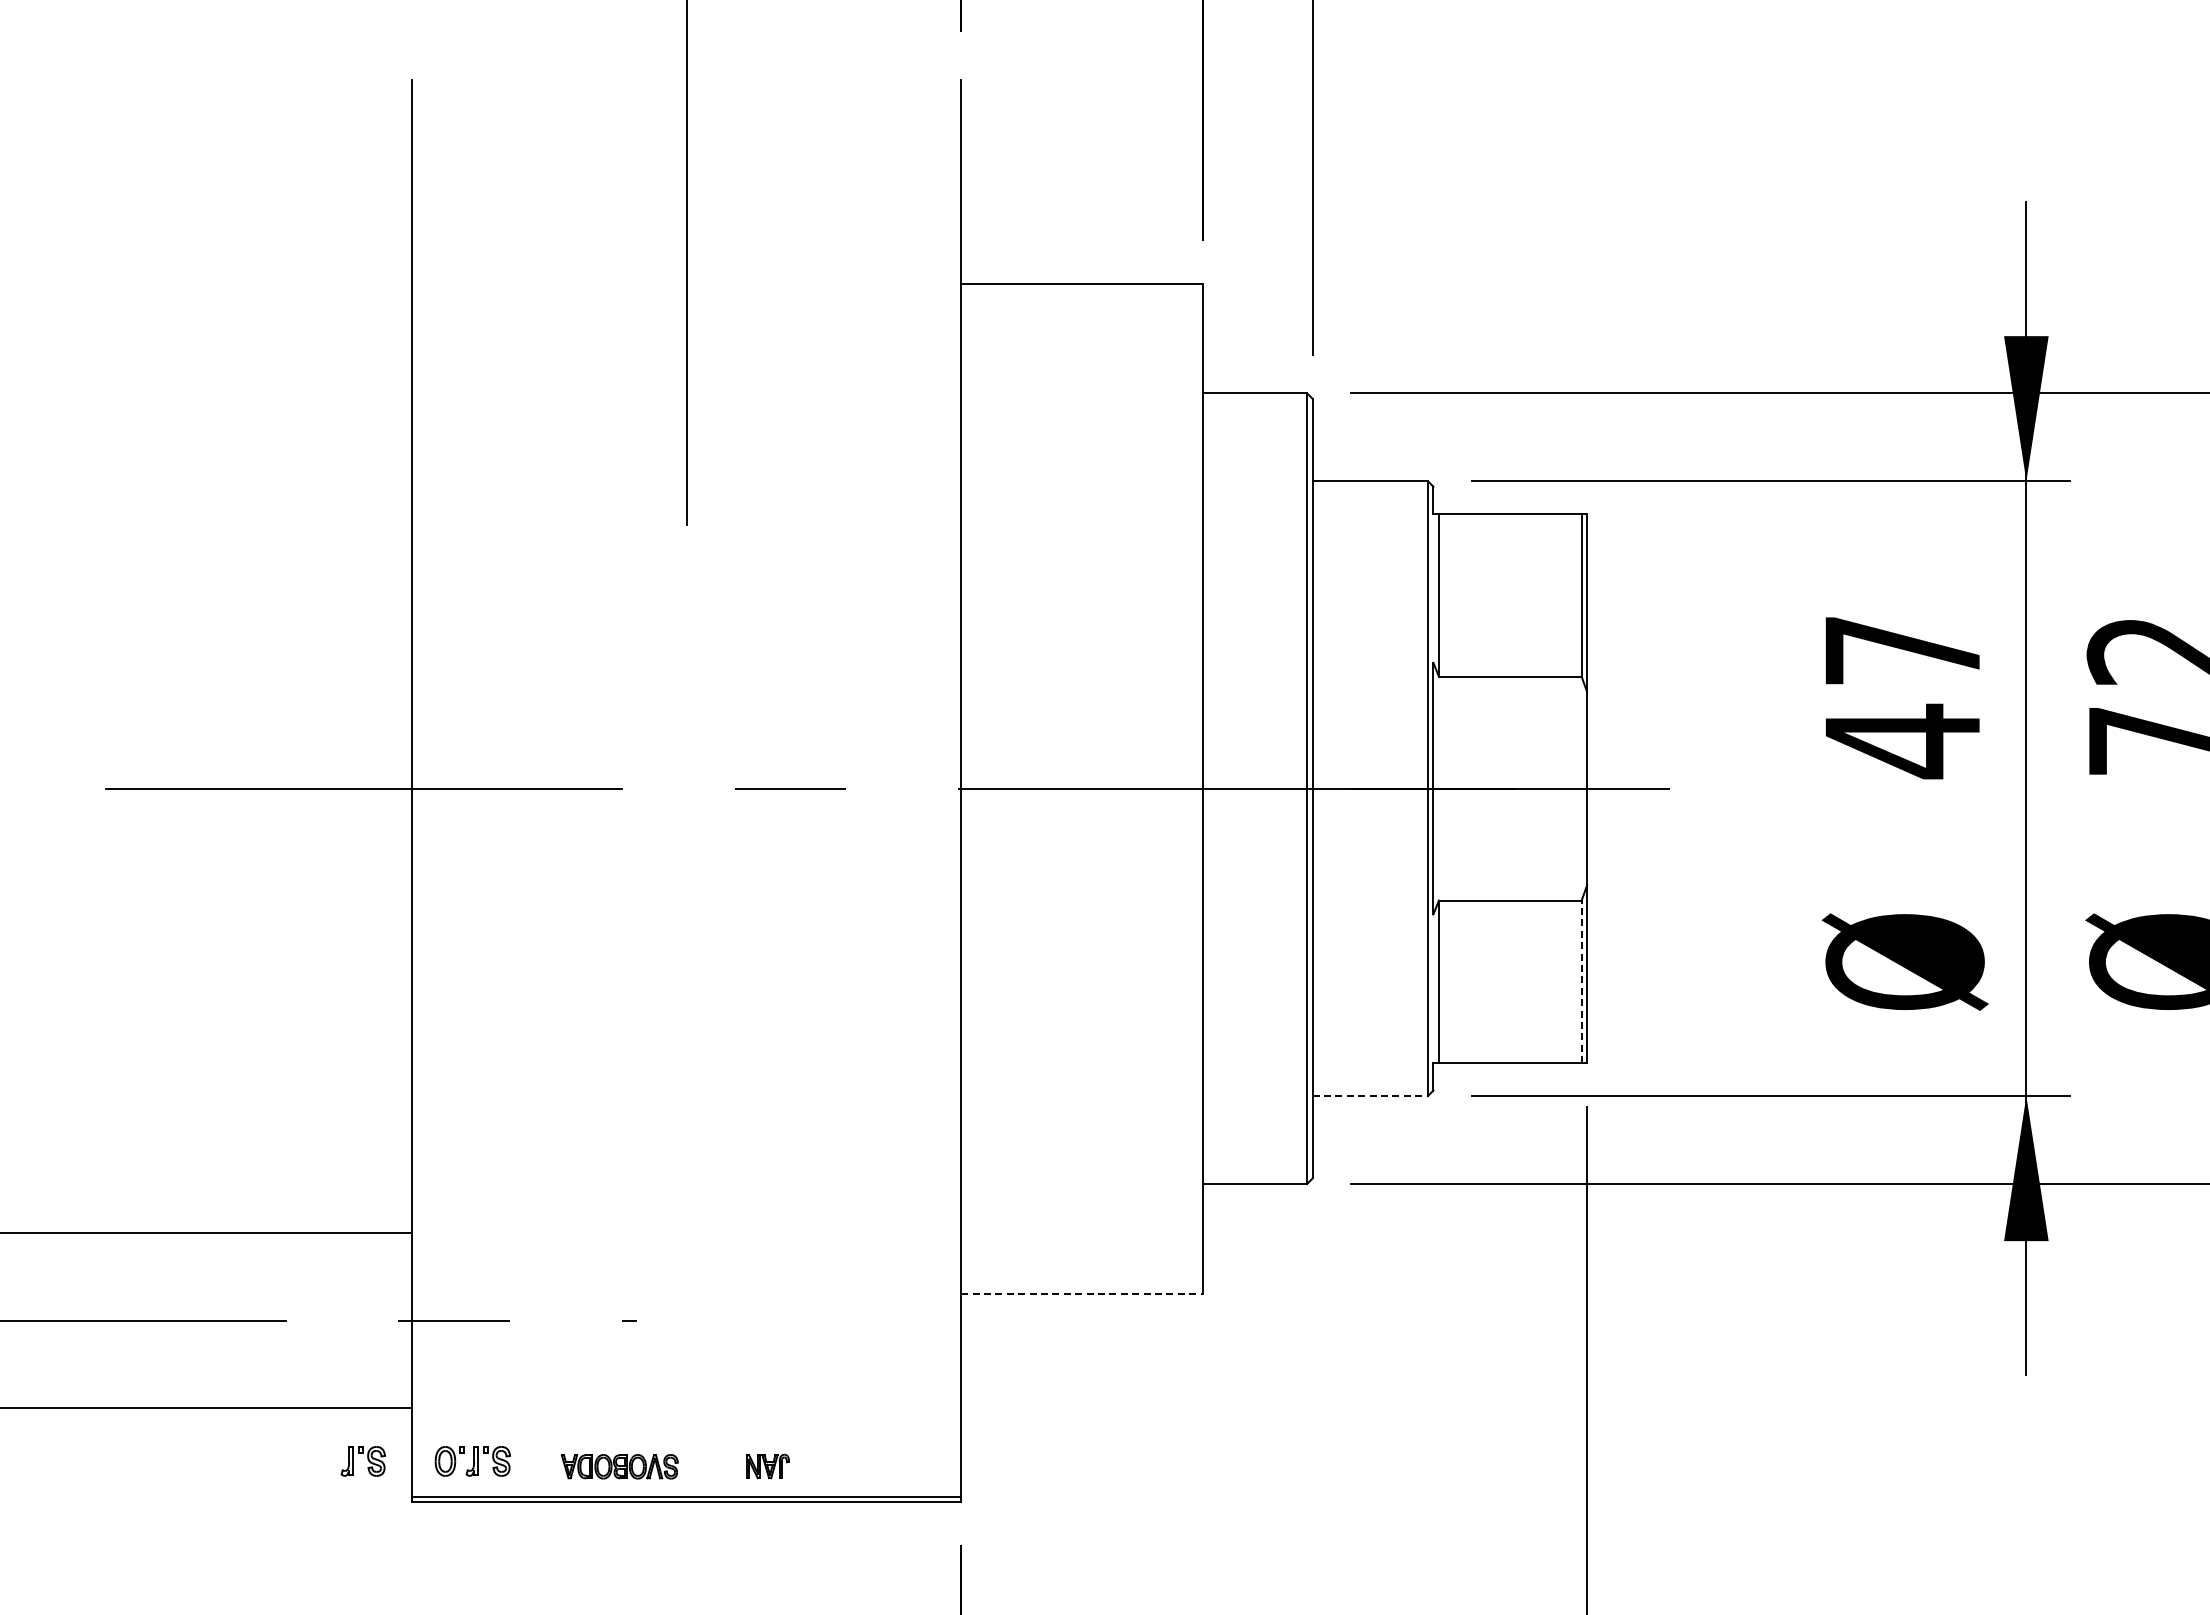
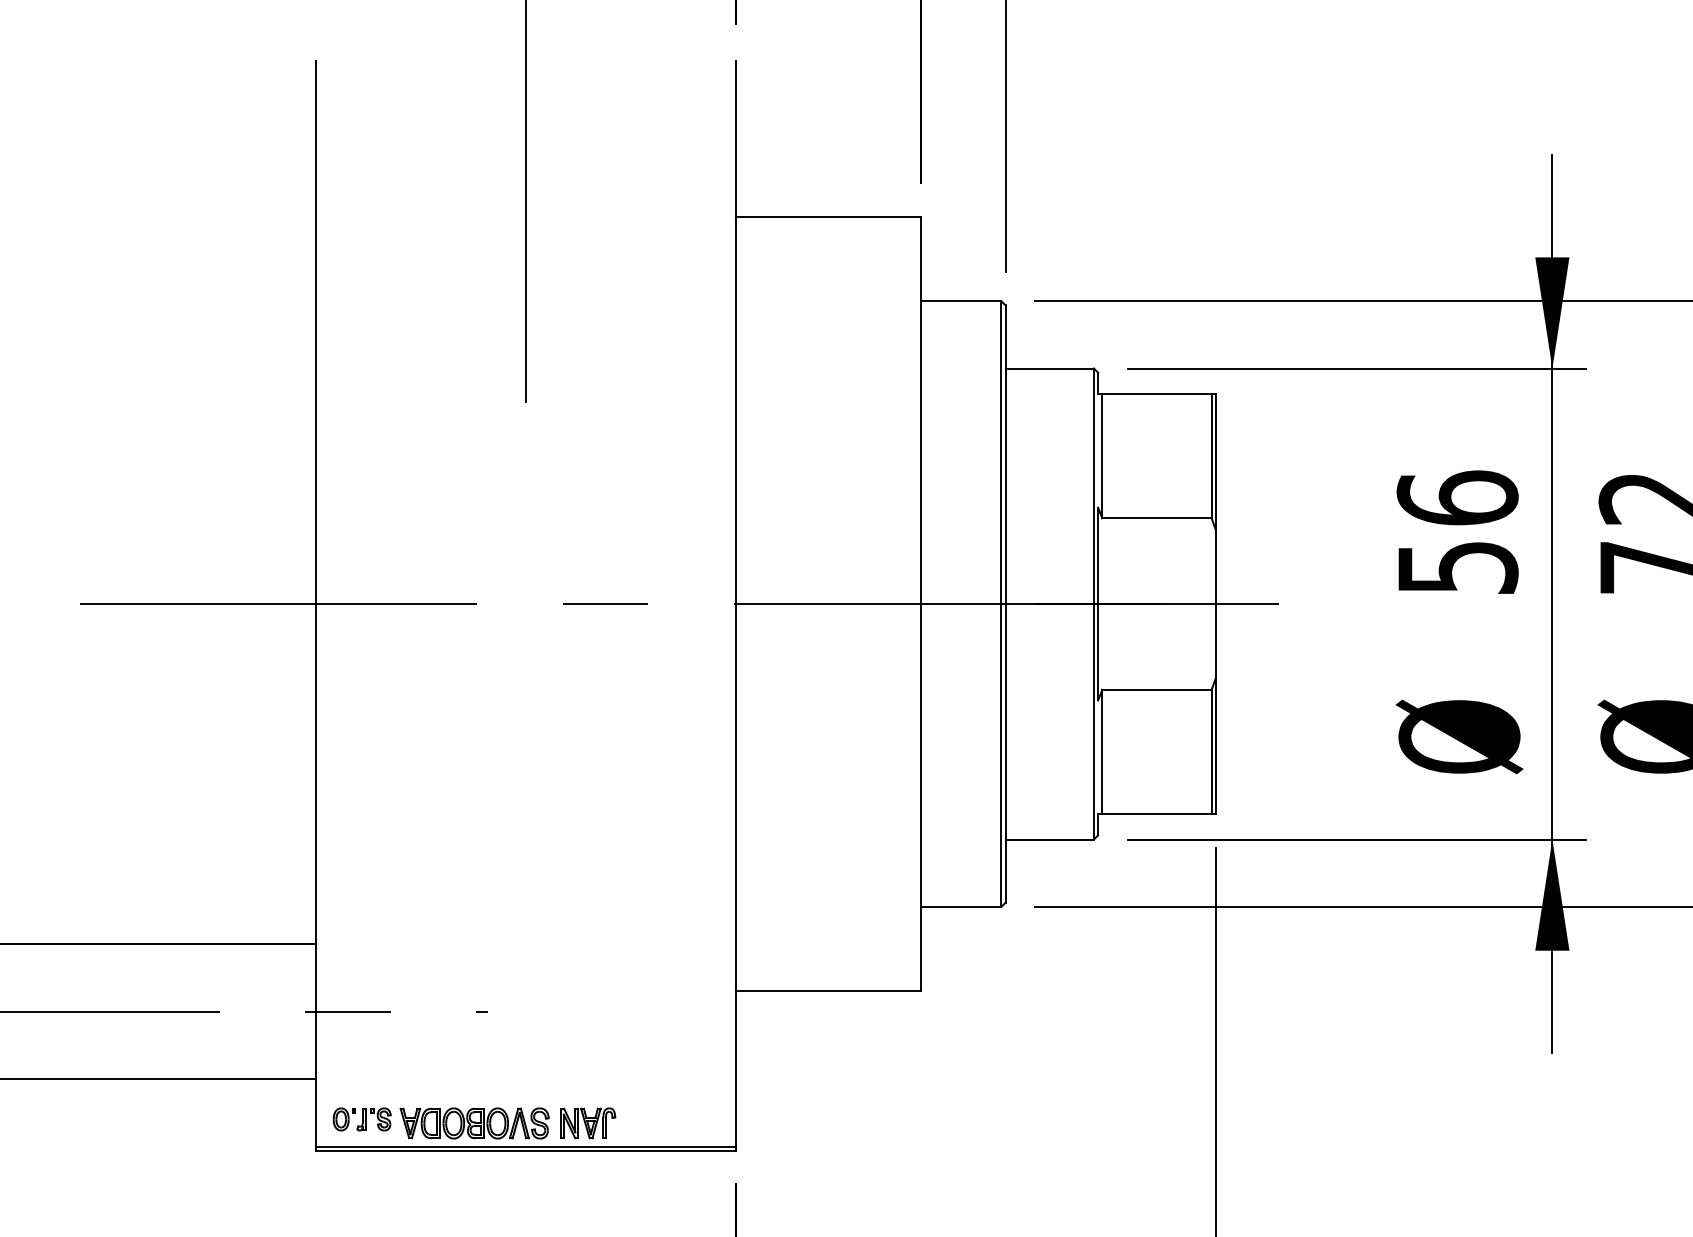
text: (1902, 696) -> (1457, 533), 47 -> 56
line: (1581, 981) -> (1211, 751), dashed -> solid
line: (1370, 1096) -> (1049, 839), dashed -> solid
line: (1082, 1293) -> (829, 990), dashed -> solid
part: (362, 1461) -> (277, 1119), removed
part: (619, 1466) -> (474, 1123), size x1.67
part: (767, 1466) -> (587, 1123), size x1.67

